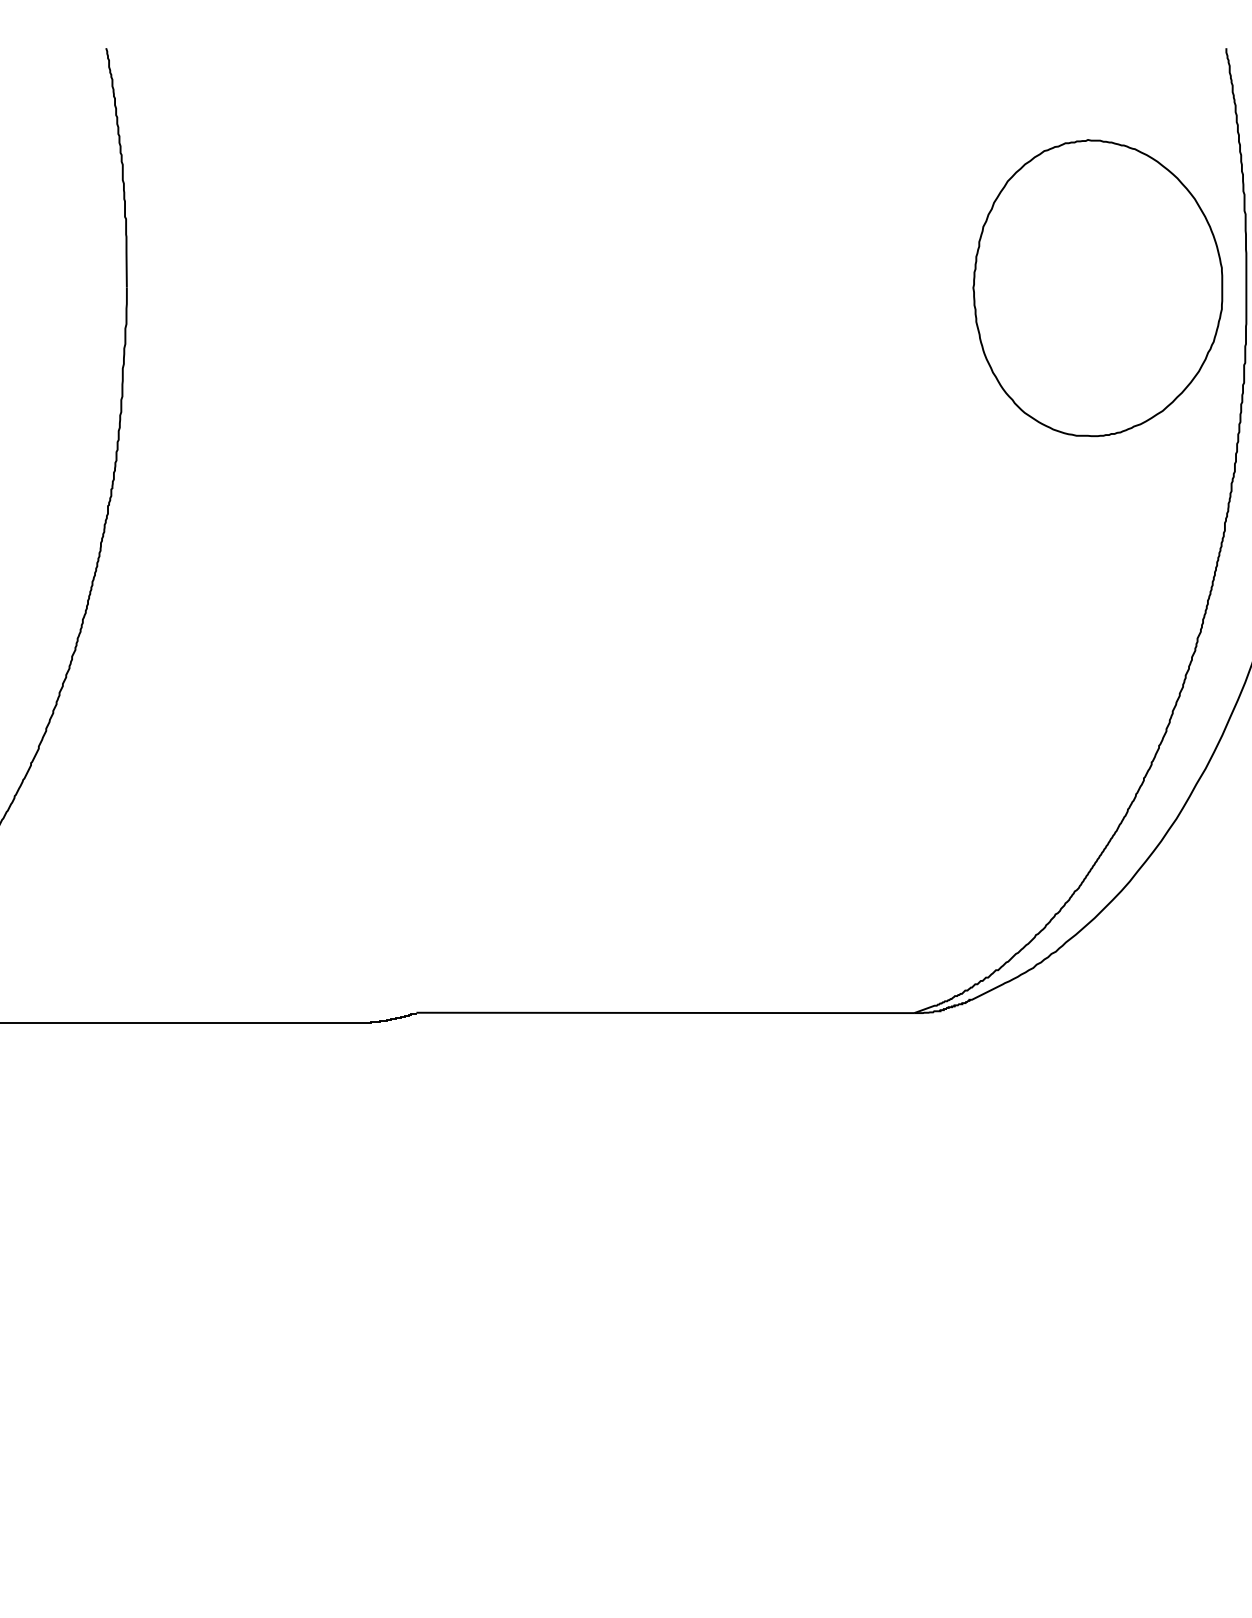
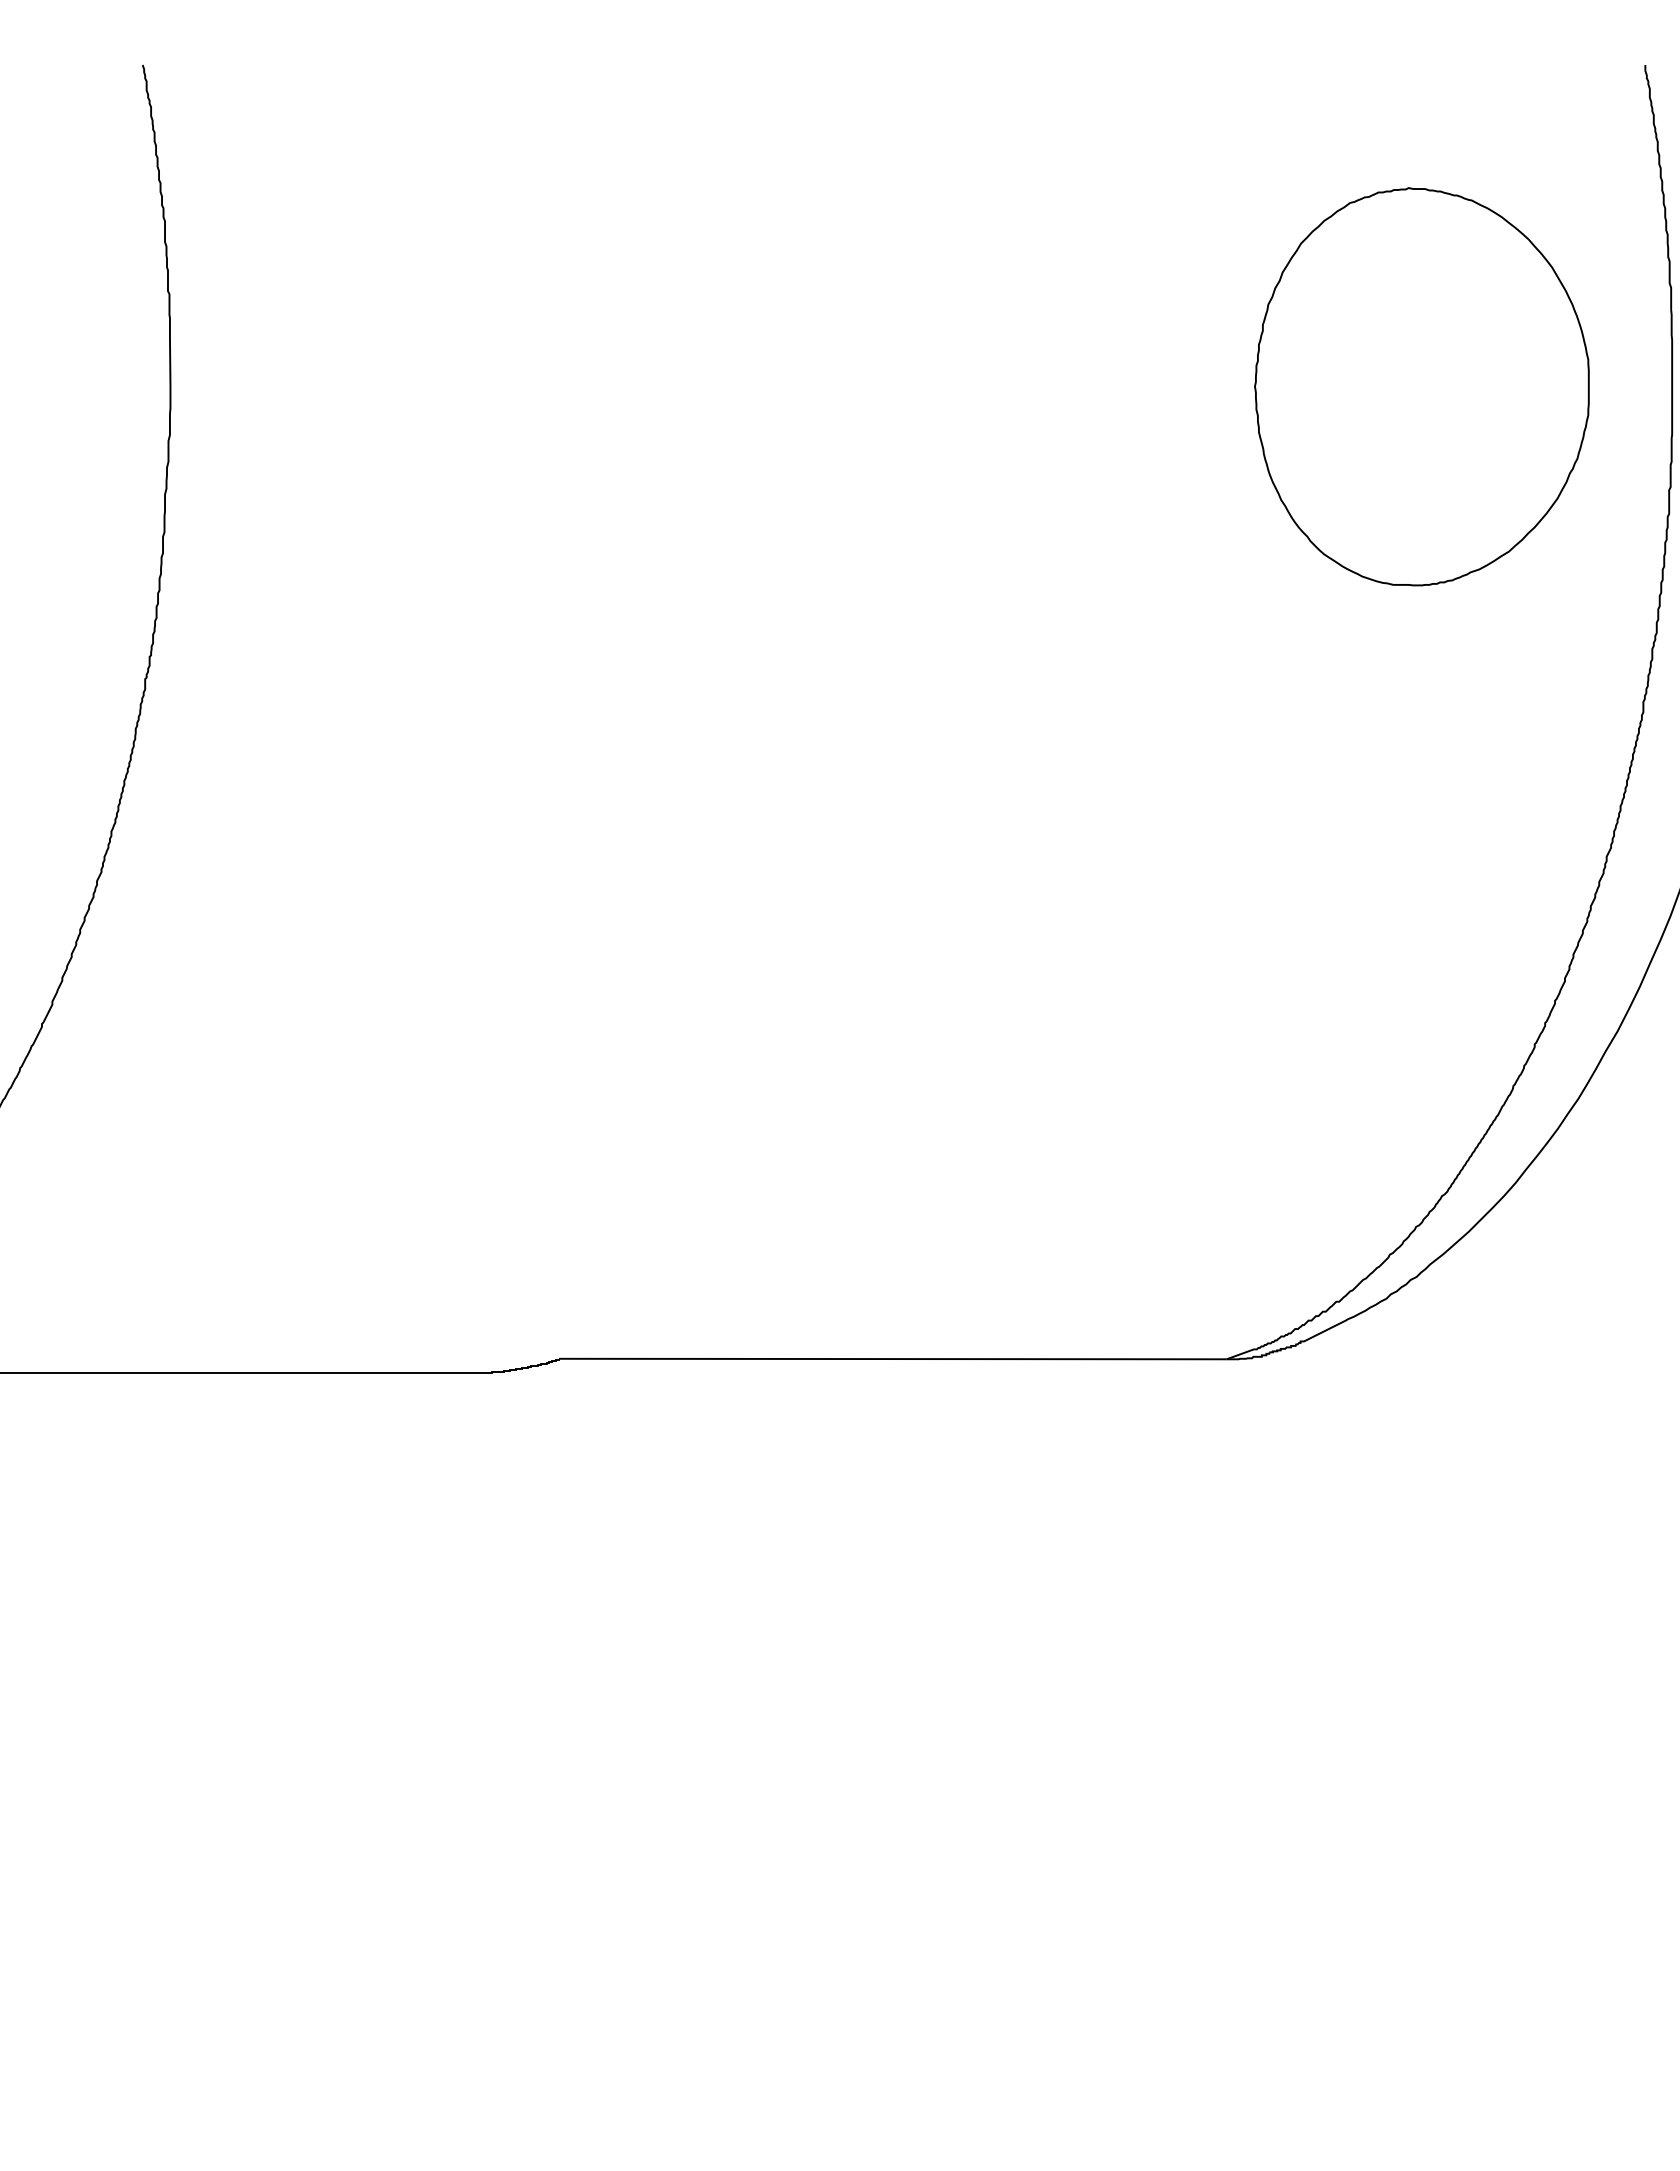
part: (1097, 287) -> (1421, 386), moved

